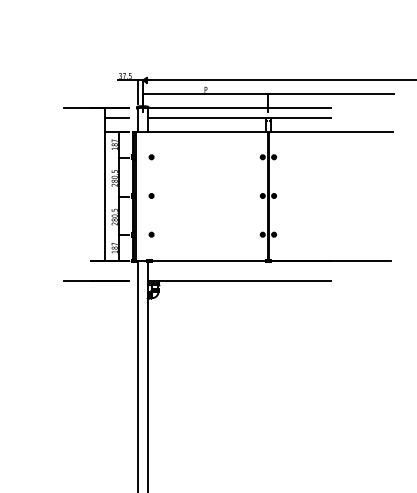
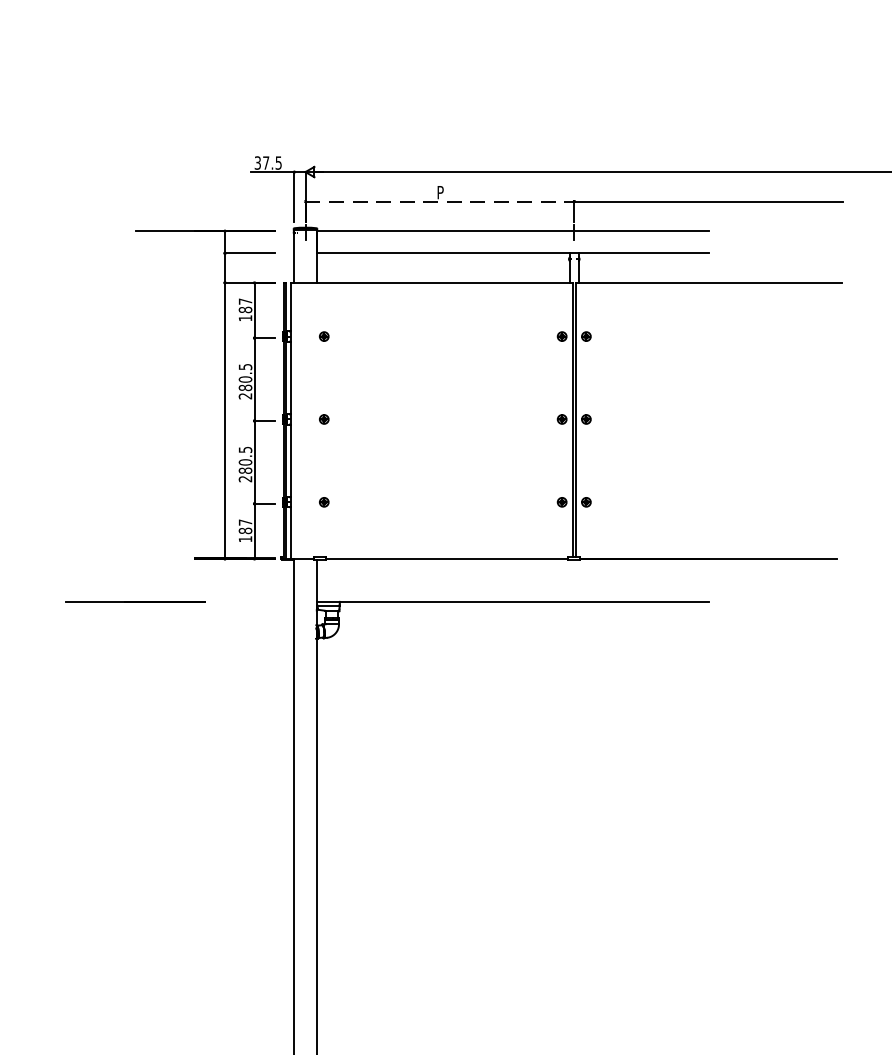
line: (205, 94) -> (439, 202), solid -> dashed
line: (96, 280) -> (135, 600), moved

